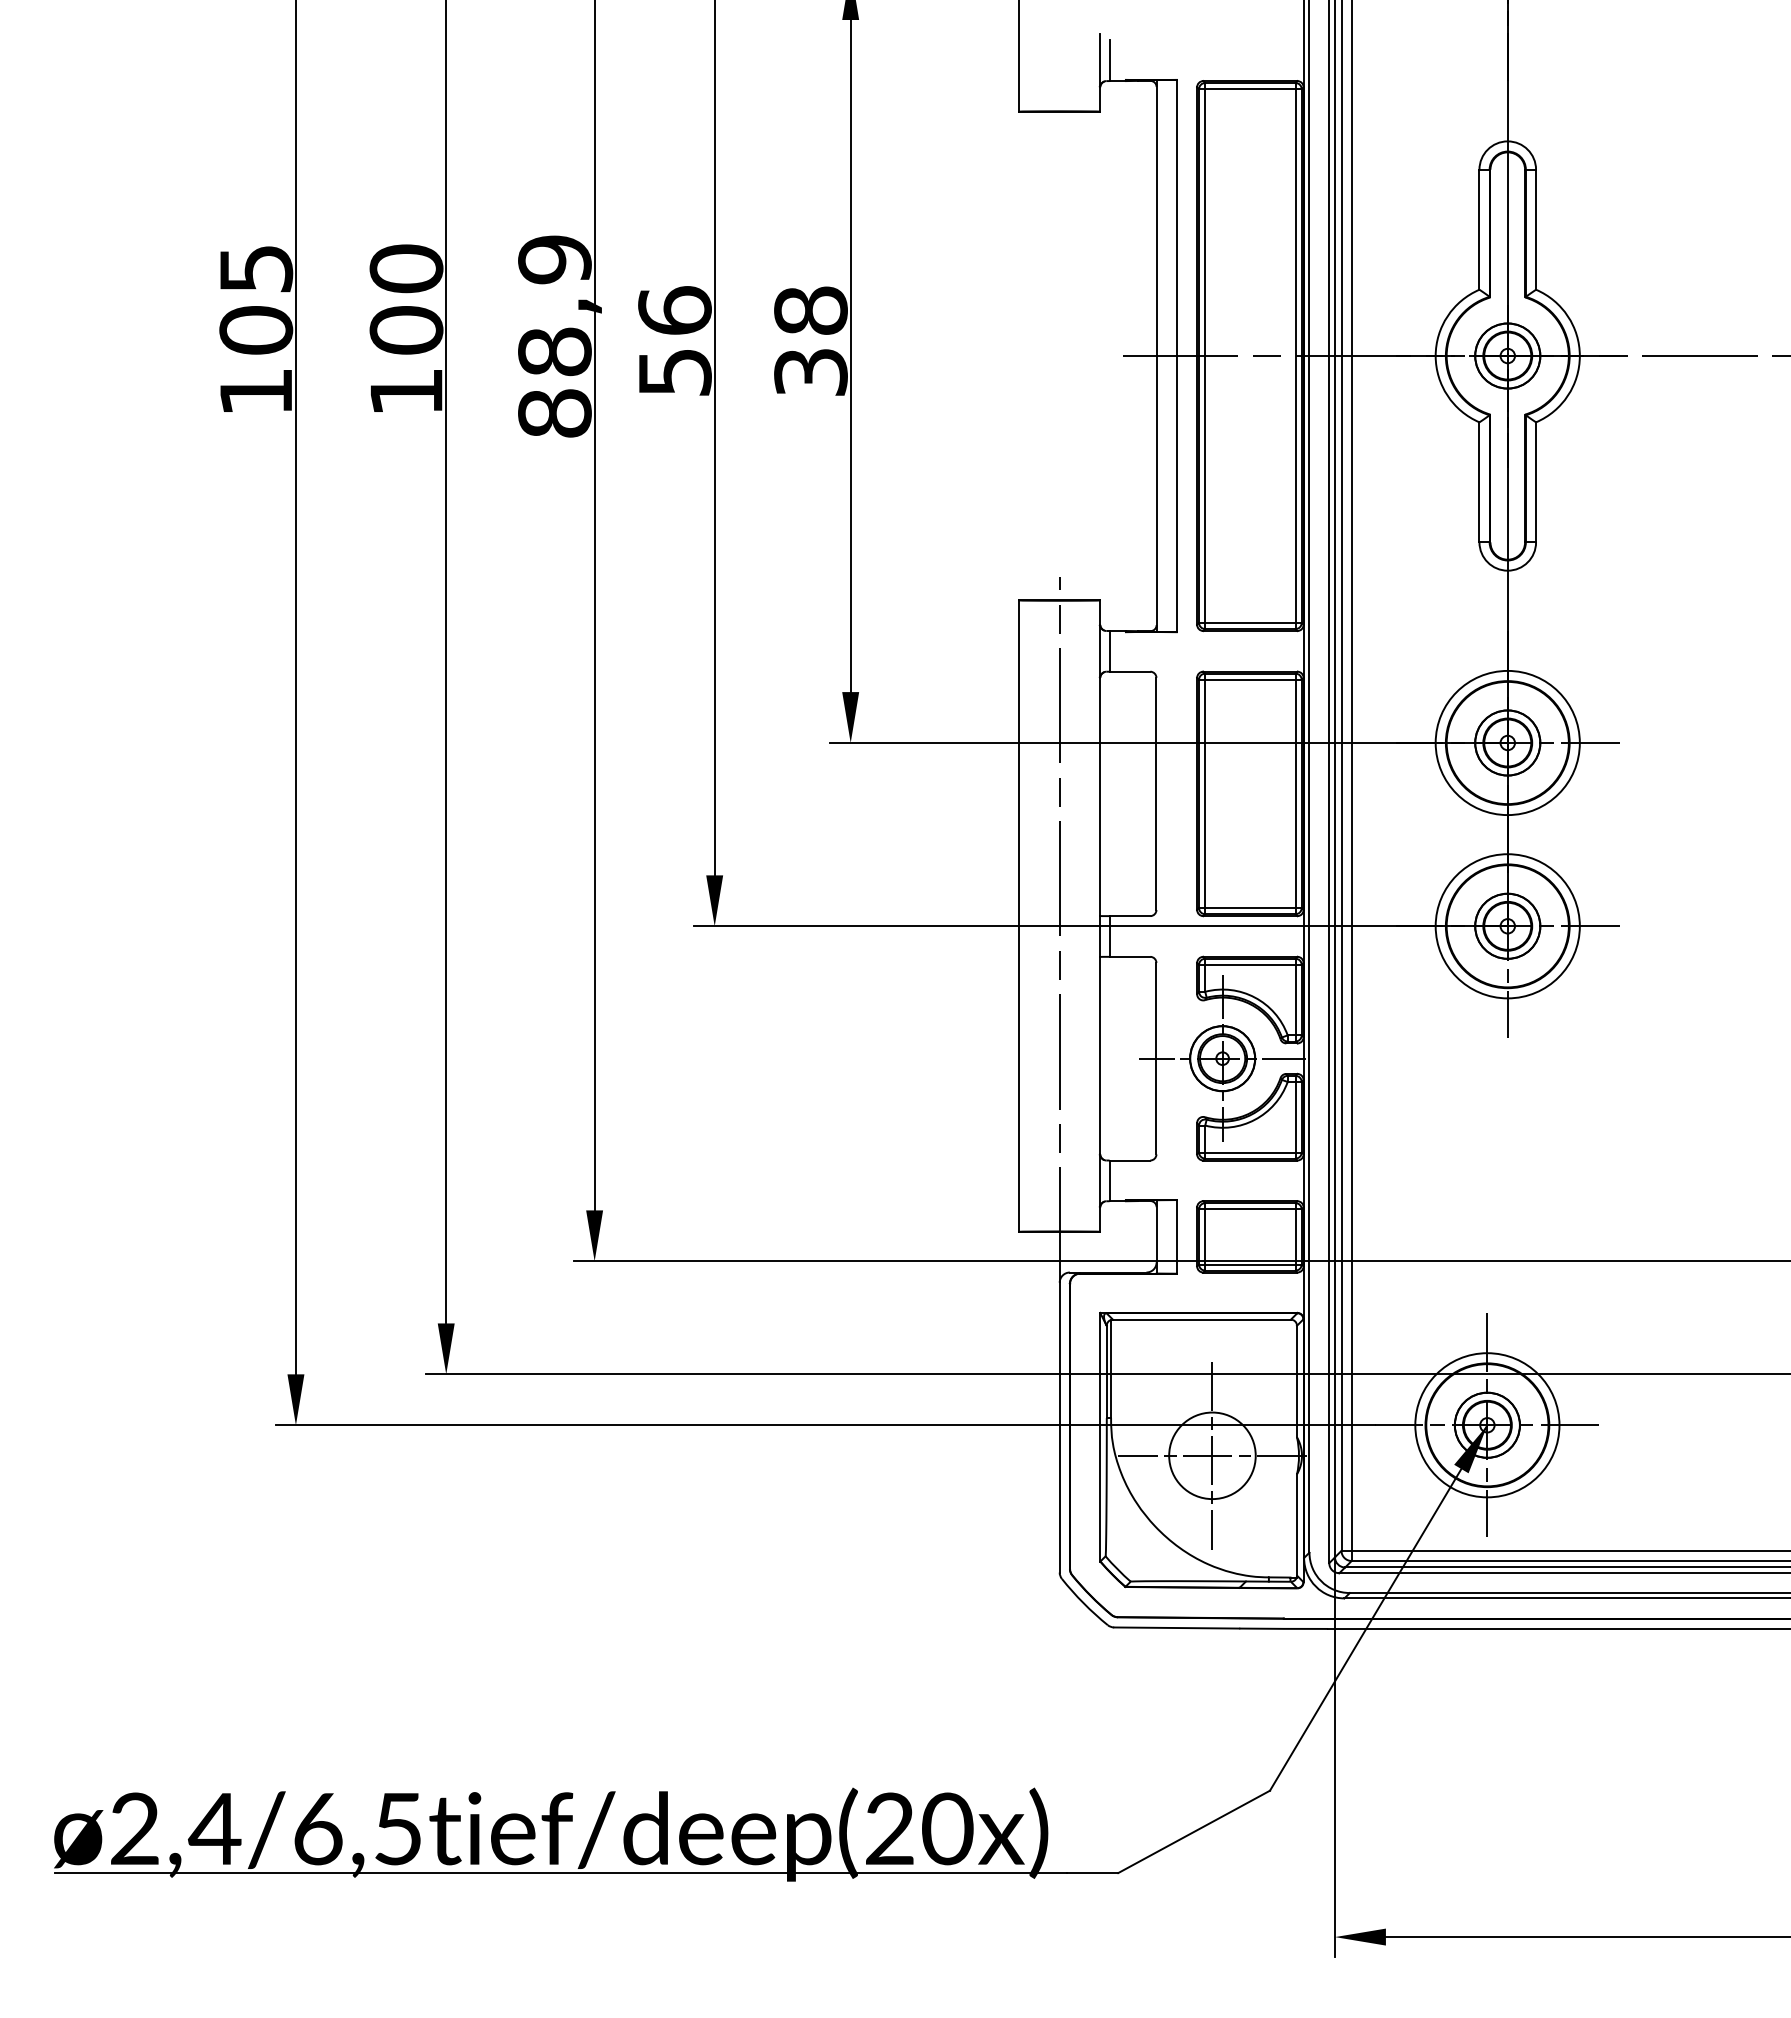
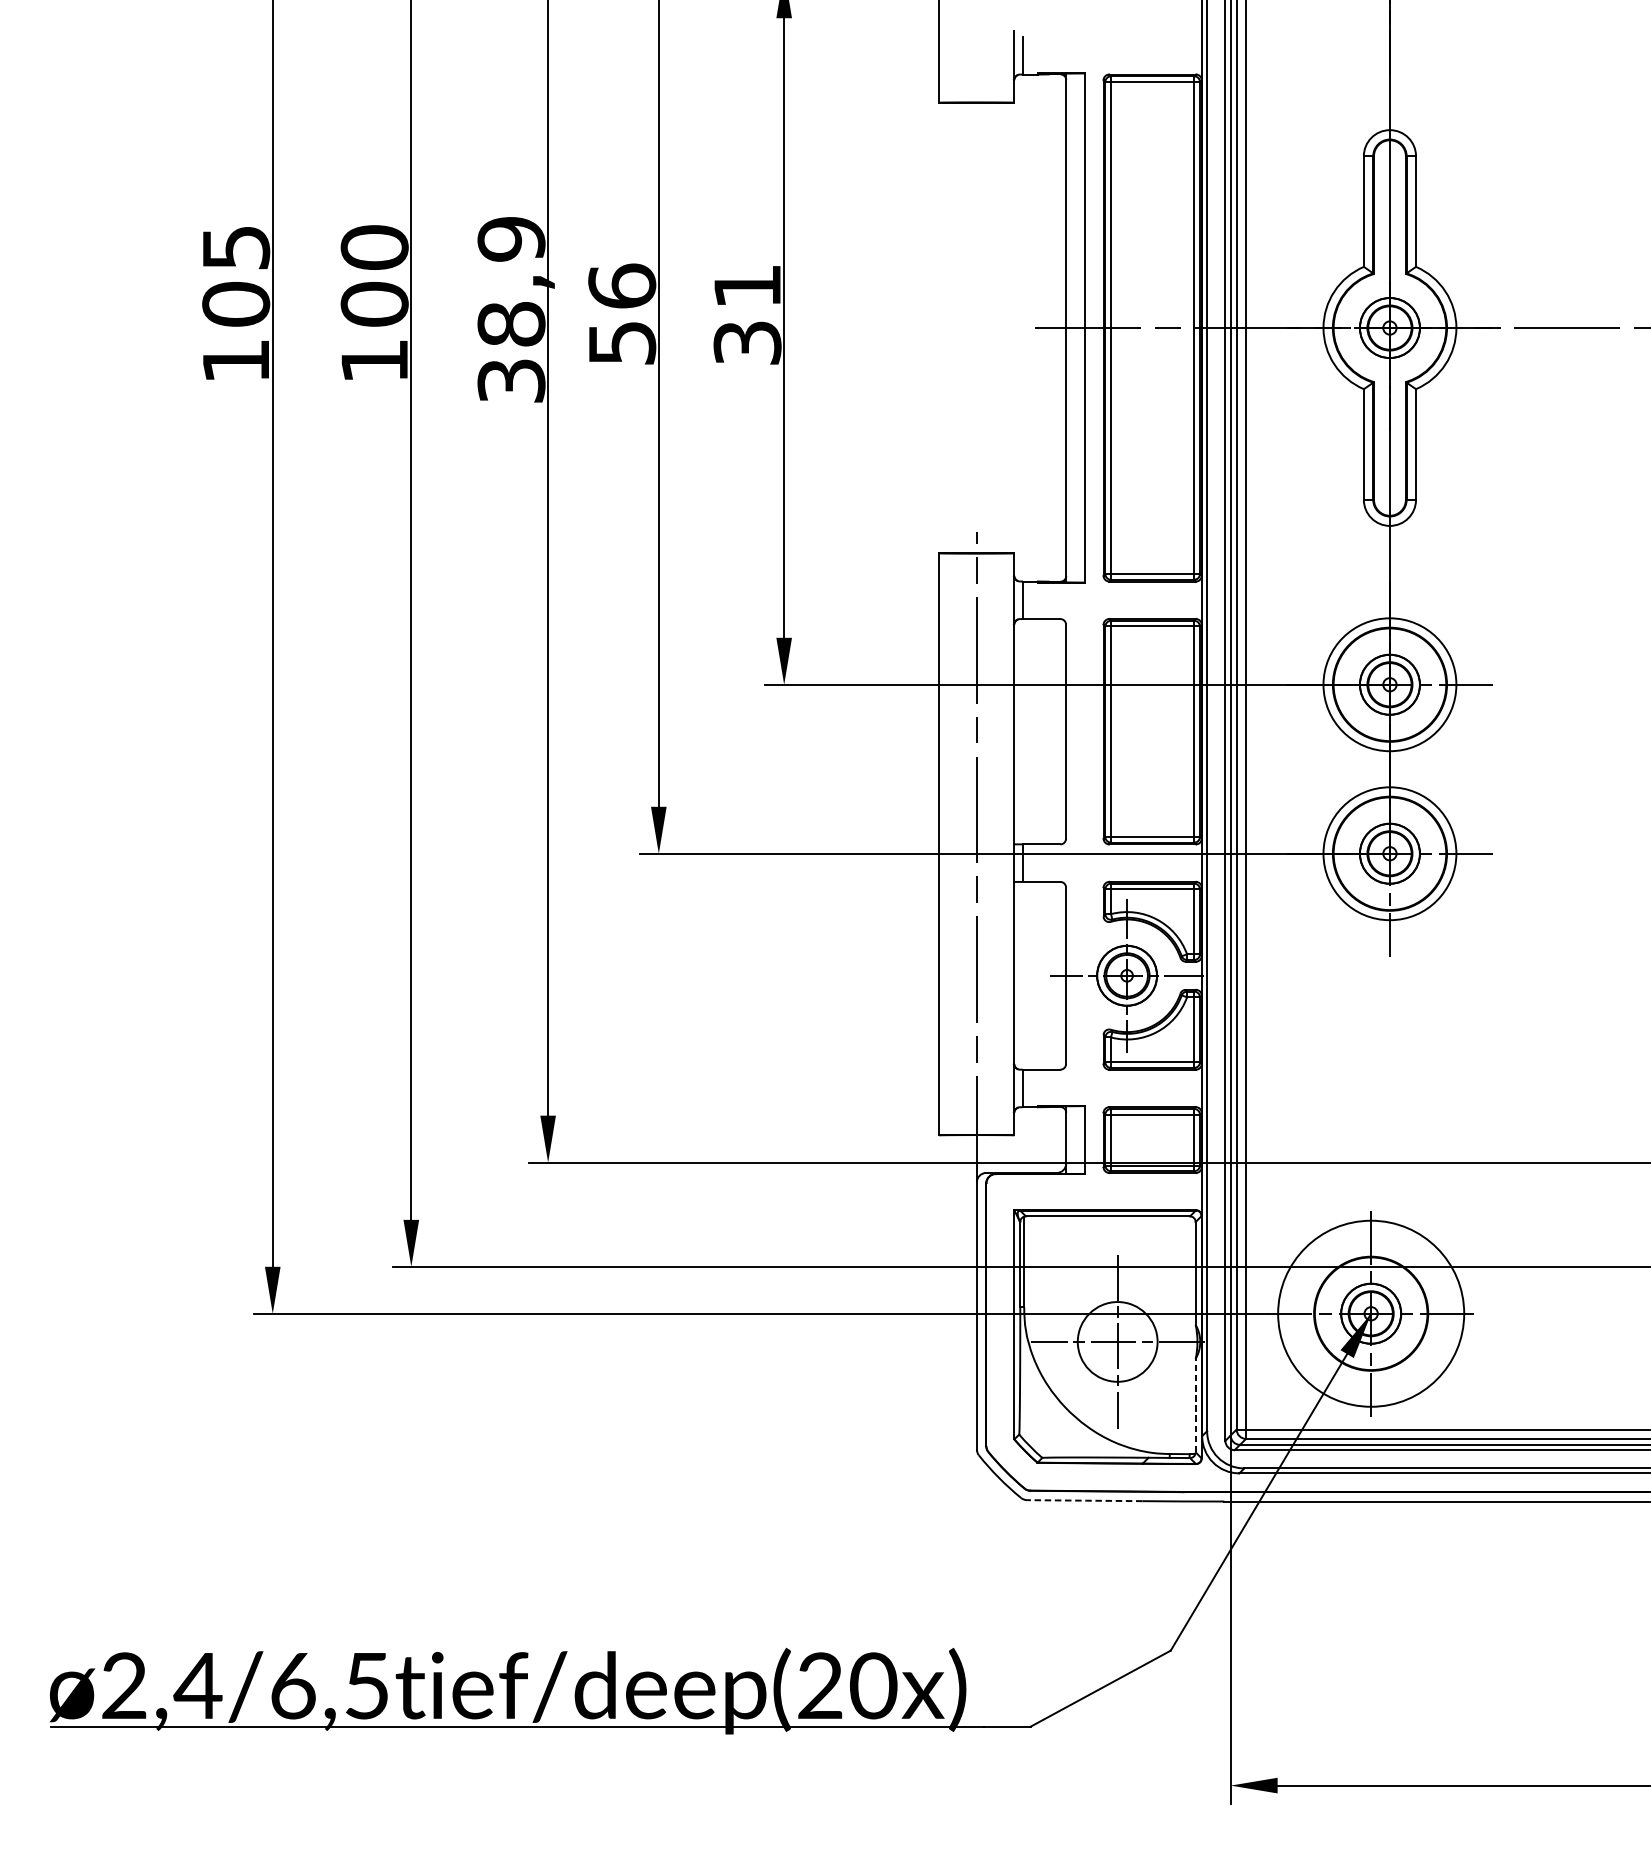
text: (810, 310) -> (747, 286), 38 -> 31
text: (554, 413) -> (511, 381), 88,9 -> 38,9
circle: (1487, 1425) -> (1371, 1313), size x1.4
line: (1297, 1524) -> (1196, 1405), solid -> dashed
line: (1176, 1628) -> (1084, 1501), solid -> dashed

